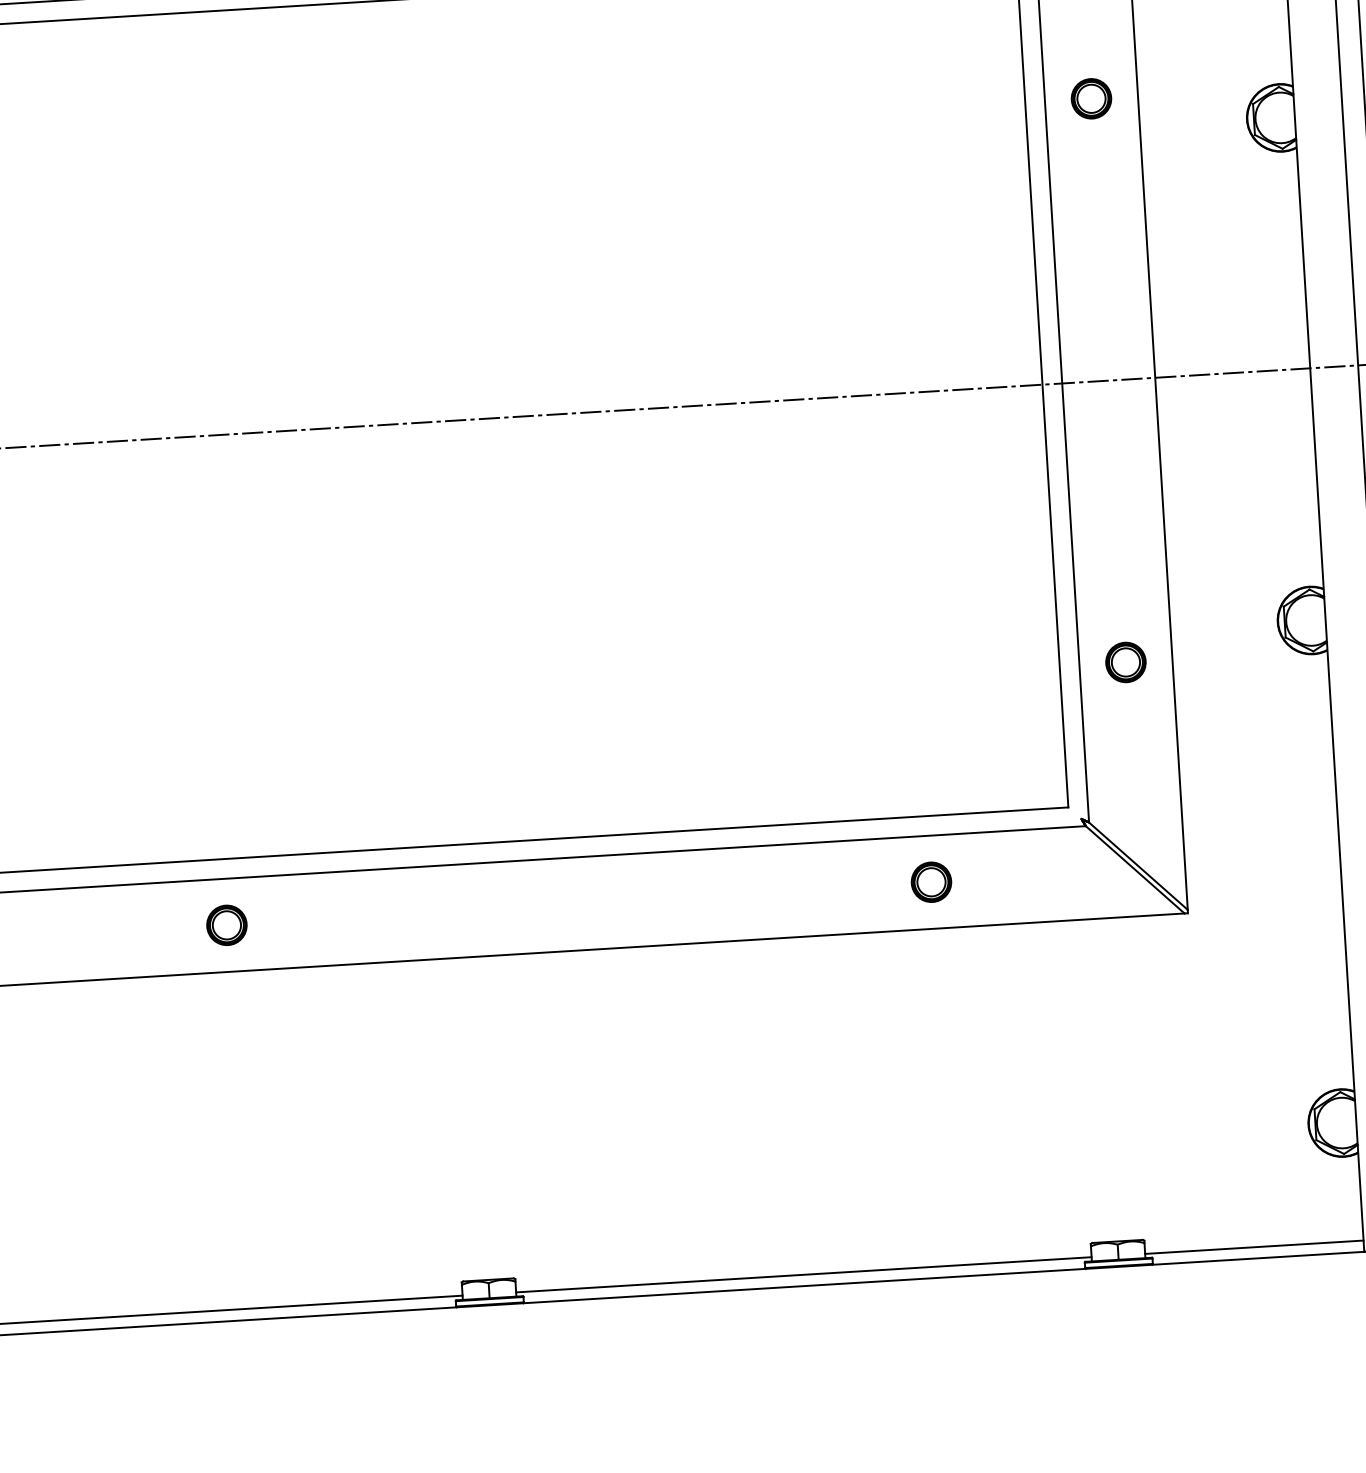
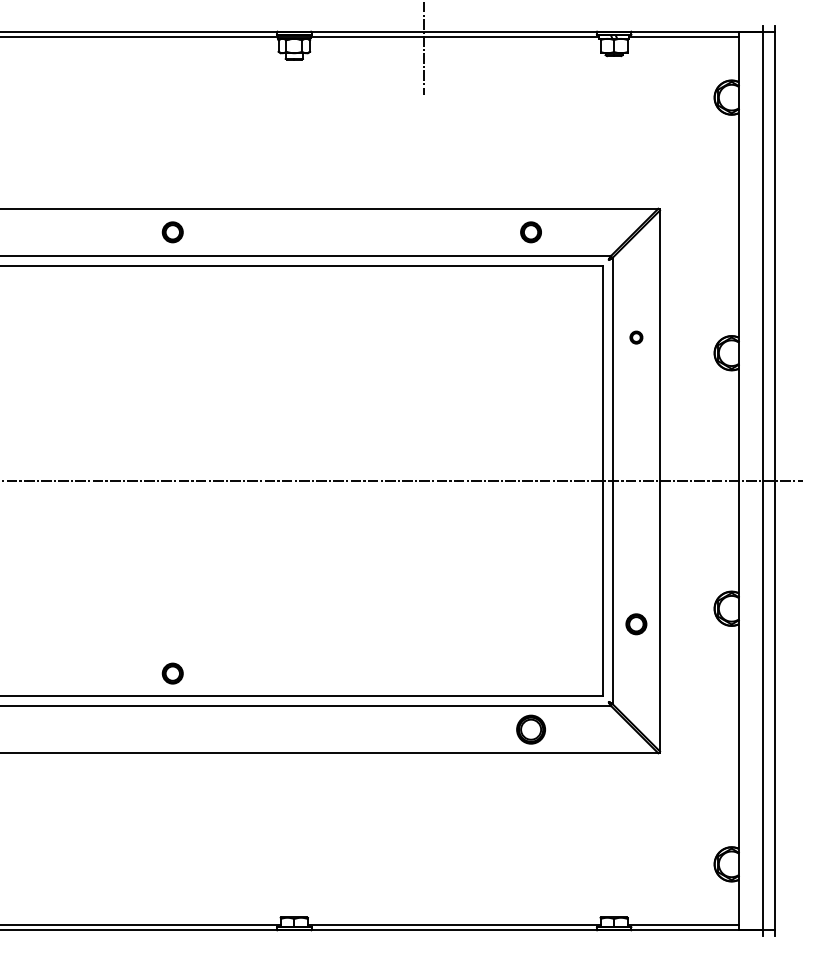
part: (1091, 98) -> (636, 337), size x0.6
part: (930, 882) -> (530, 729), size x1.4
part: (226, 925) -> (172, 673), moved

